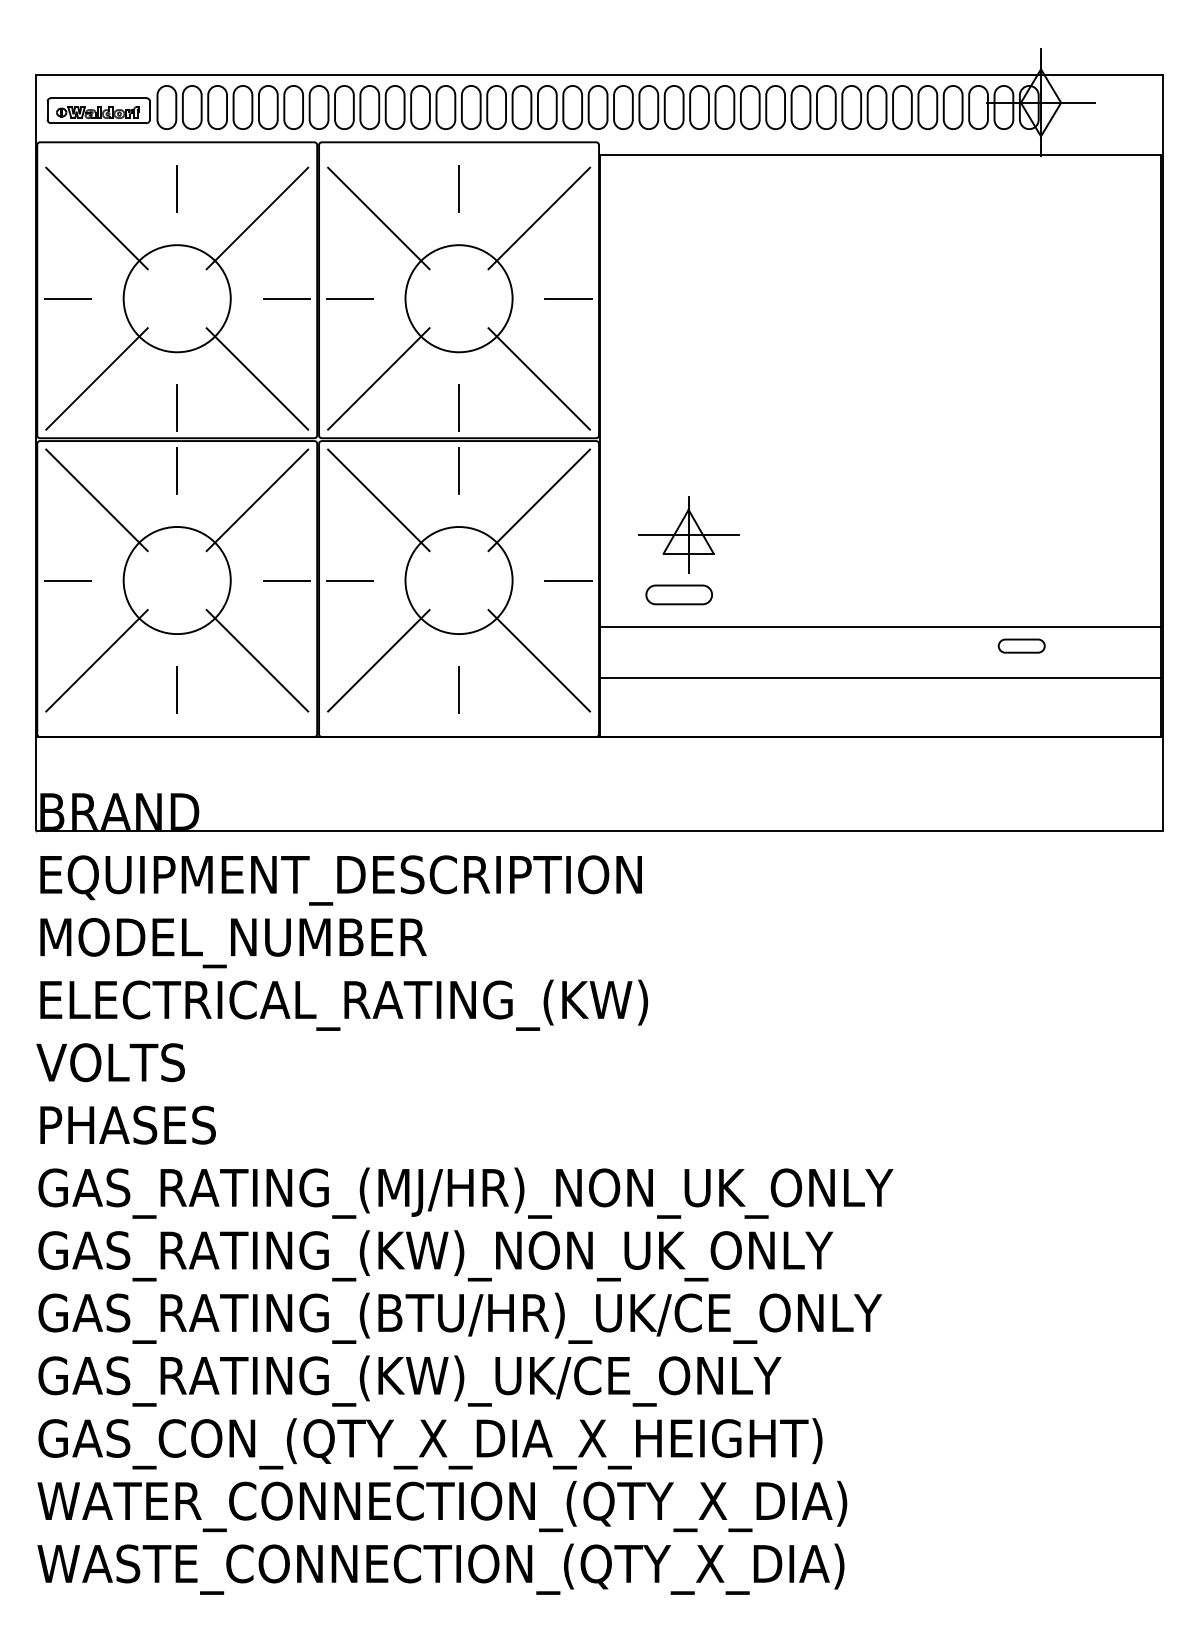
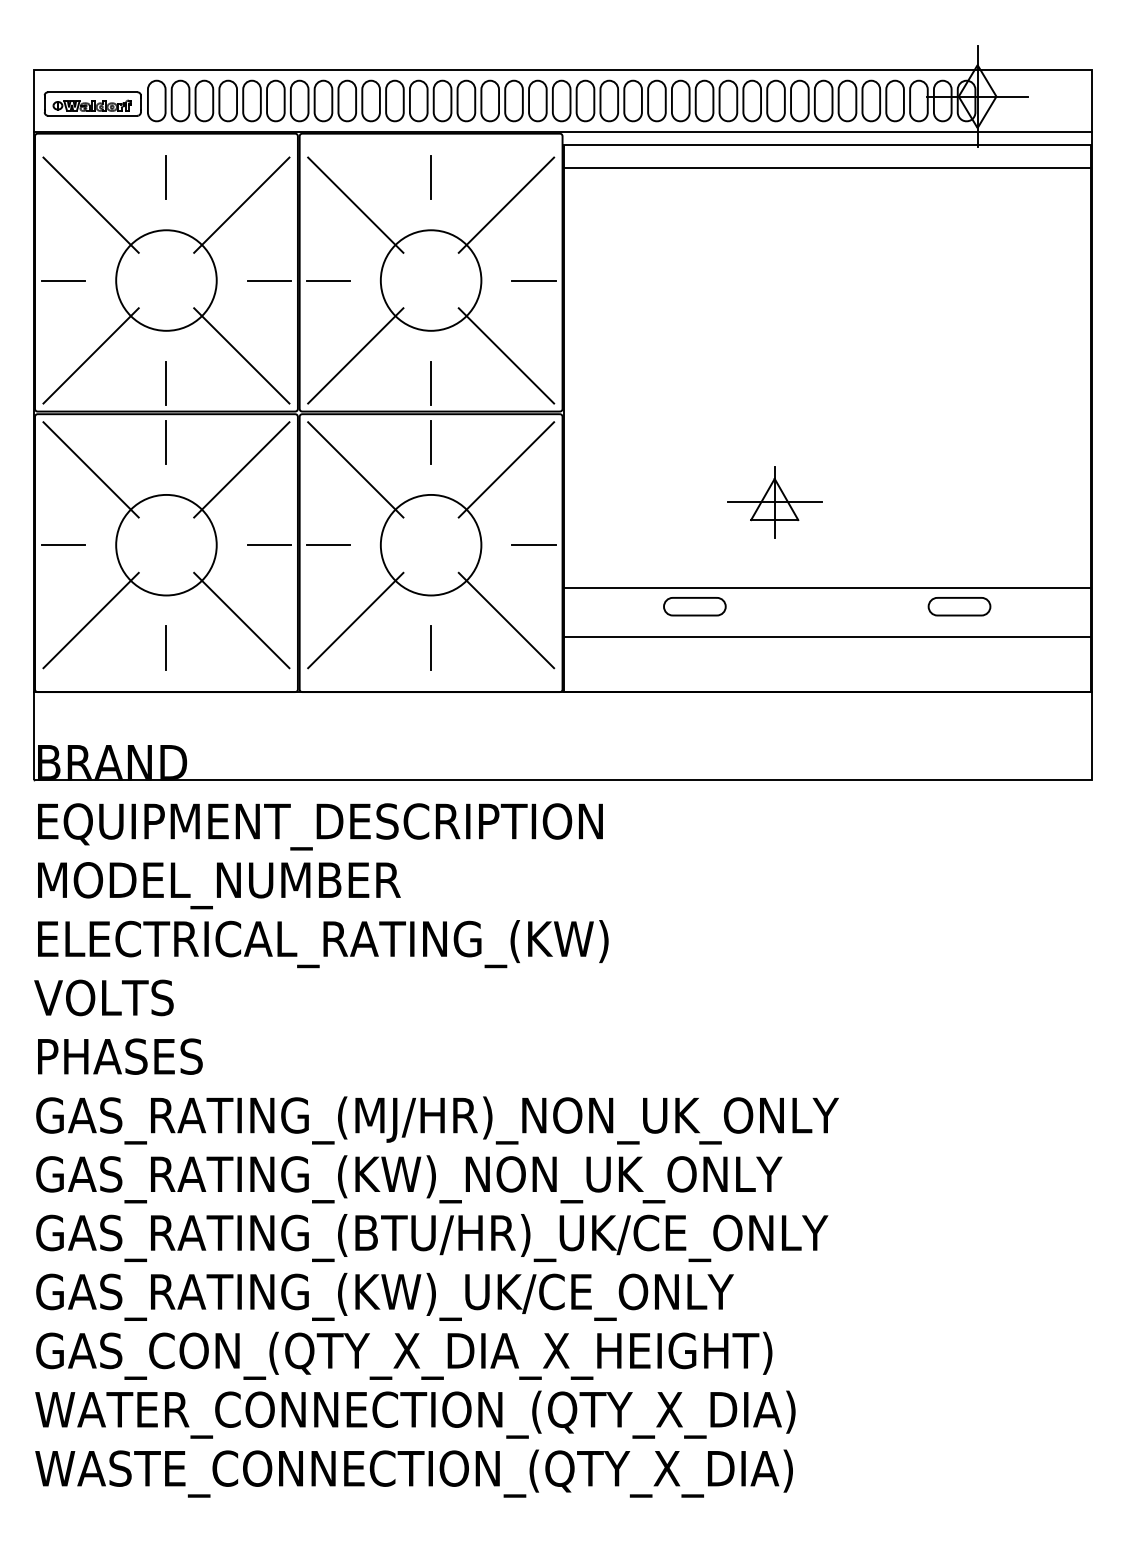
line: (598, 139) -> (562, 131), added
line: (880, 179) -> (826, 168), added
part: (688, 535) -> (774, 502), moved
part: (678, 594) -> (694, 606), moved
part: (1021, 645) -> (959, 606), size x1.43

